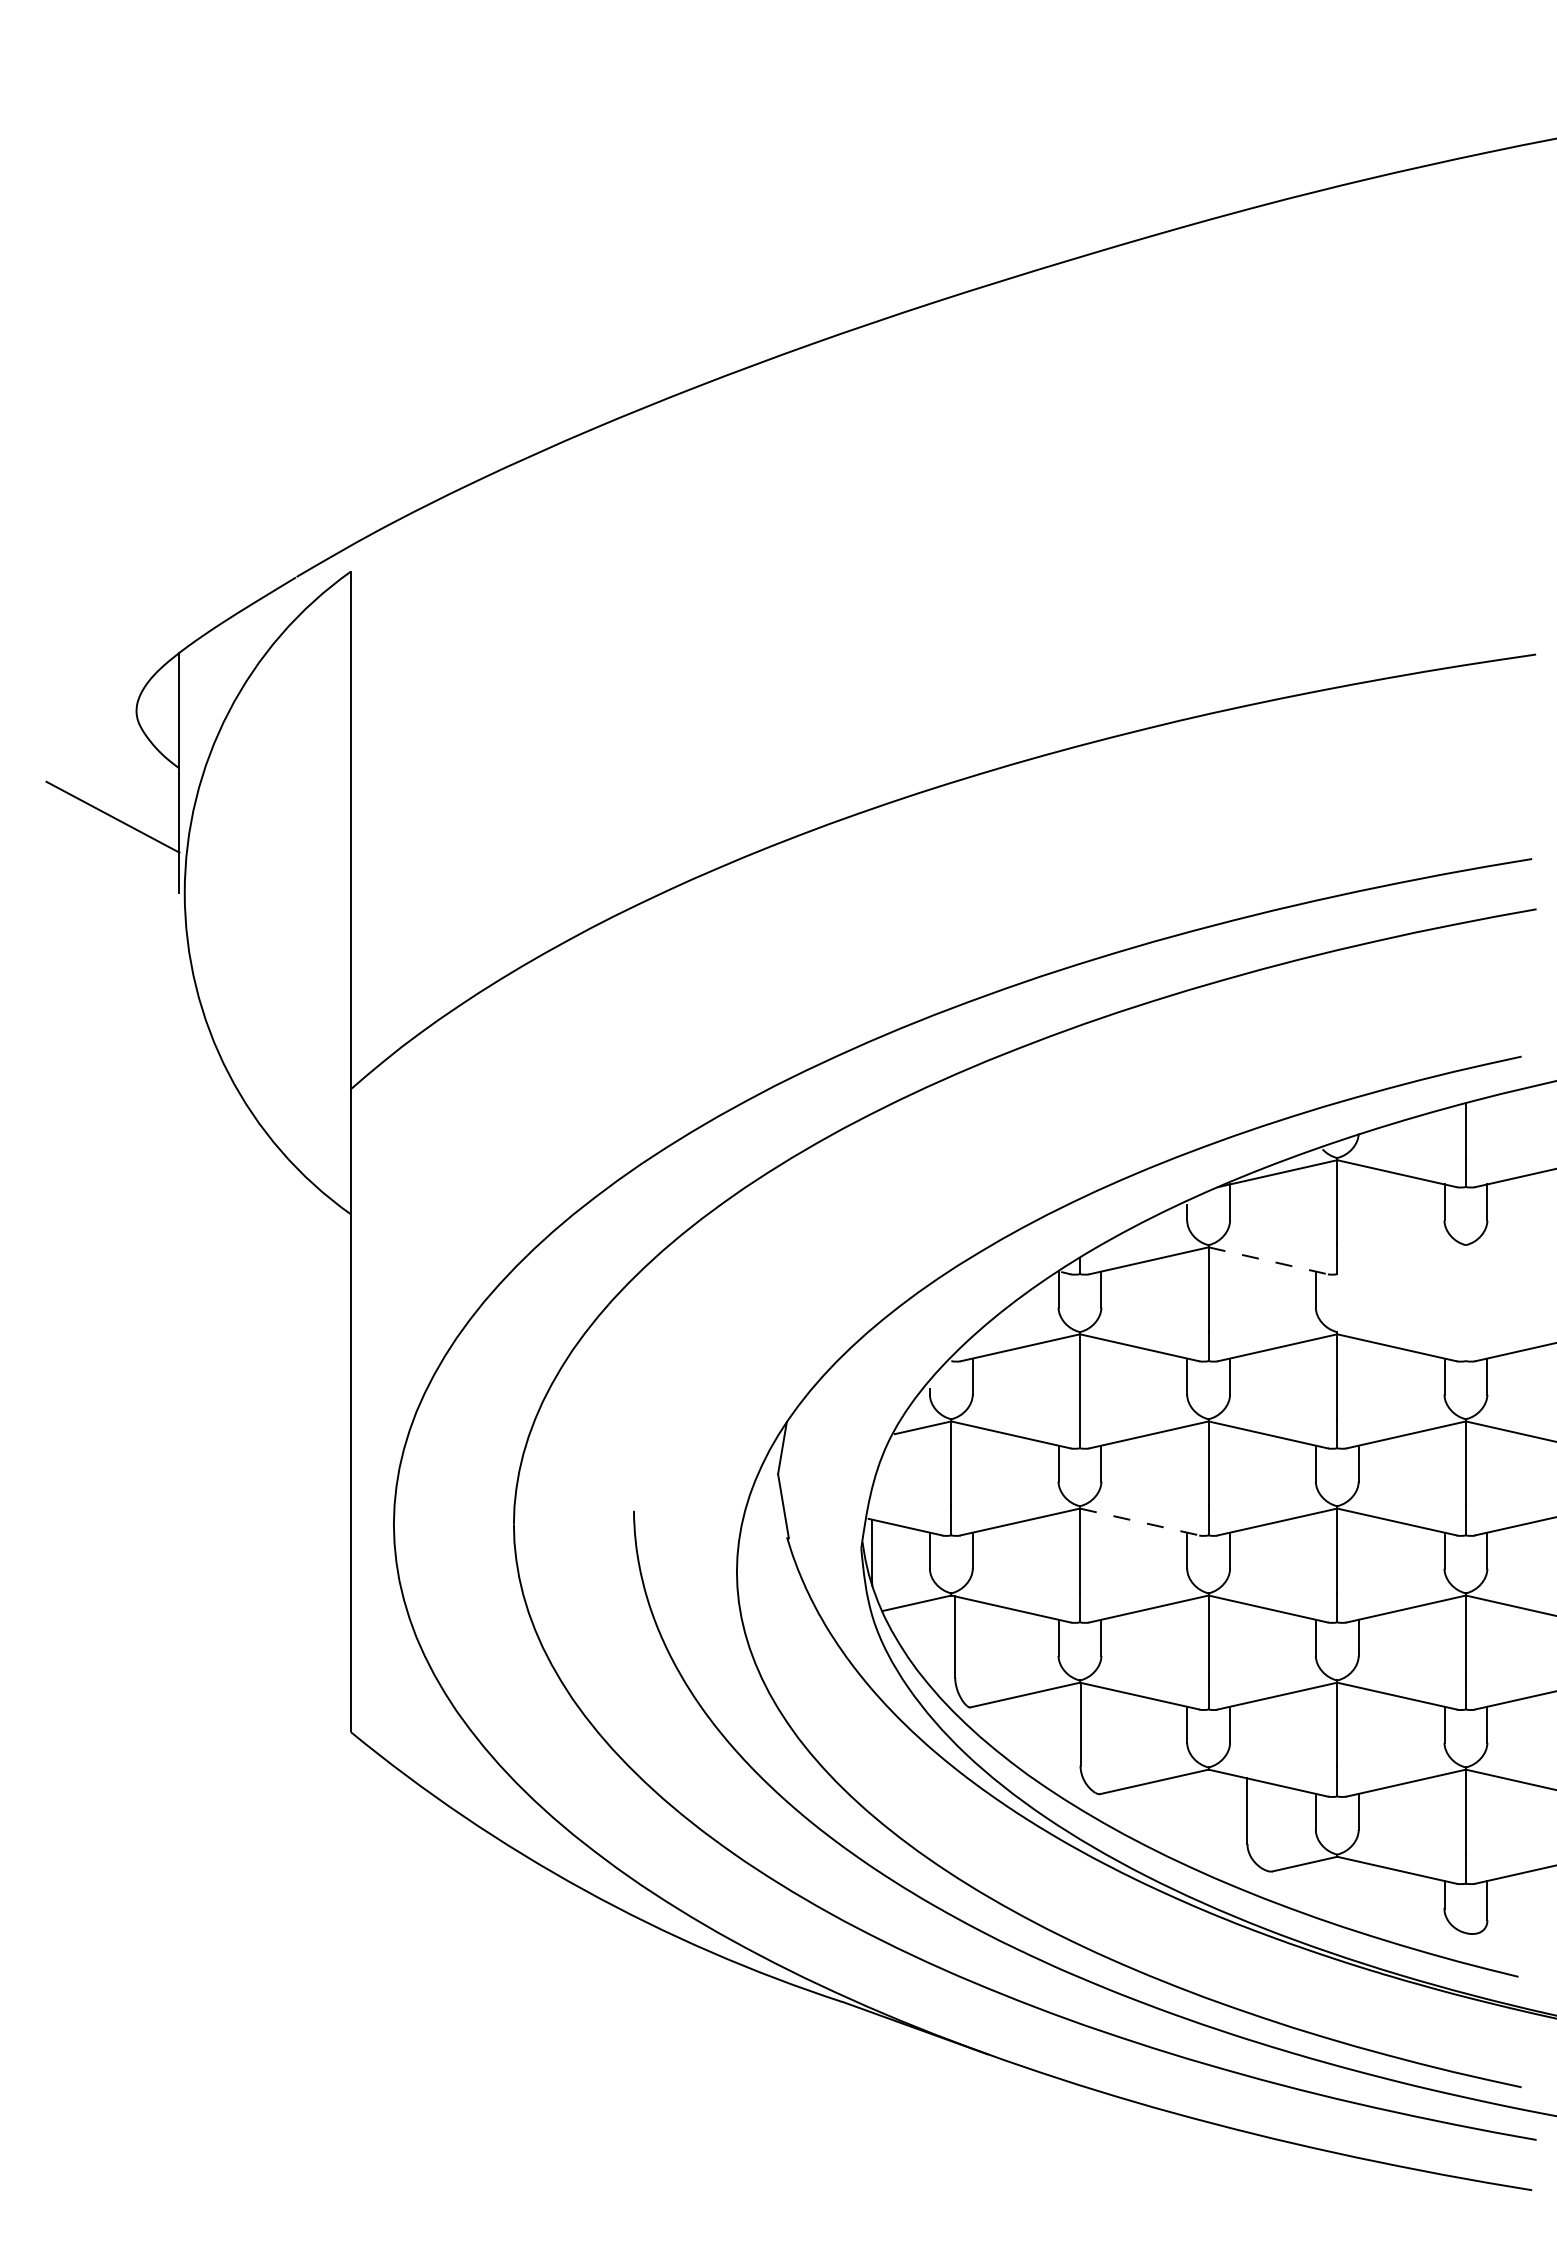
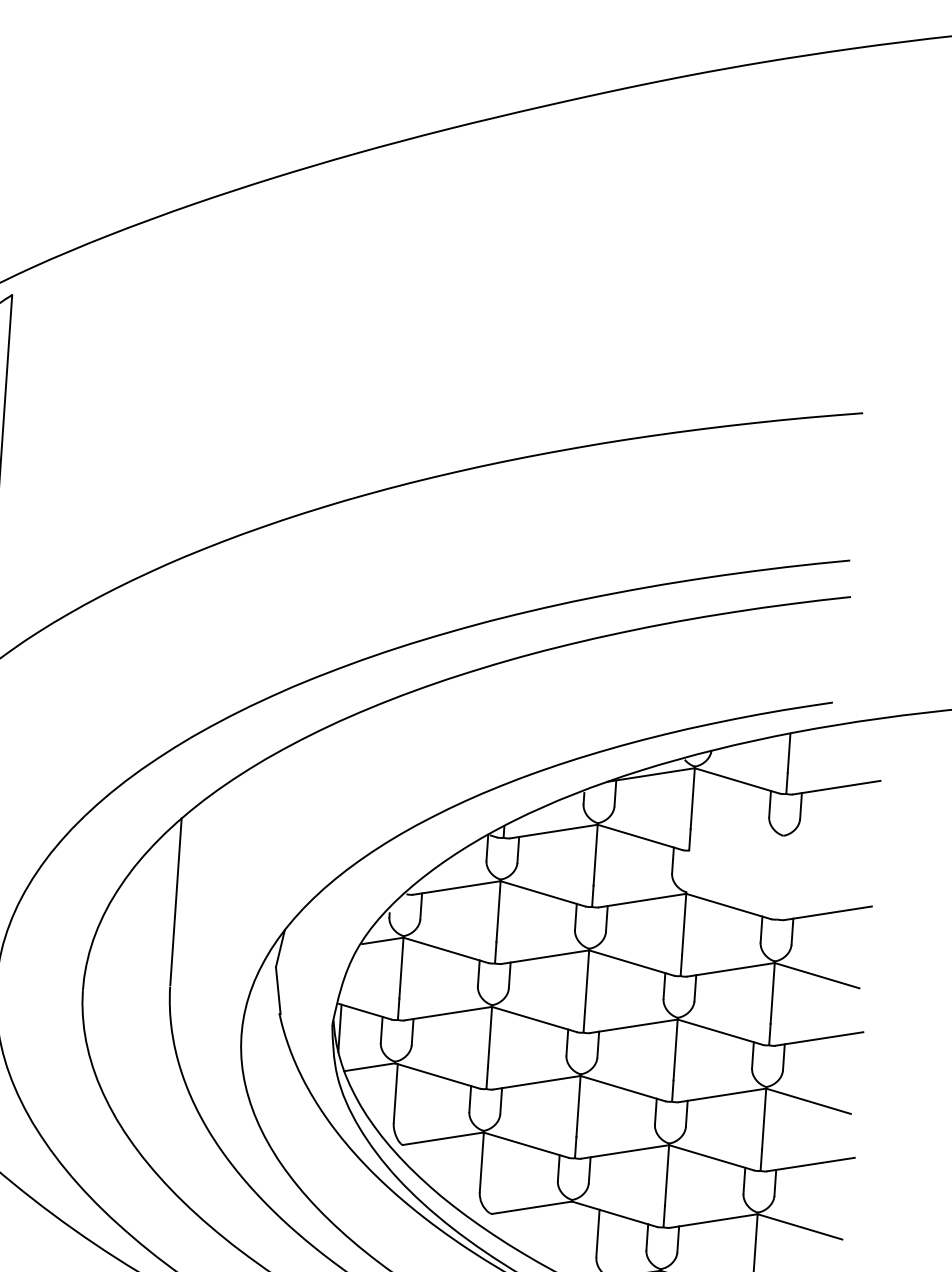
line: (1268, 1260) -> (640, 837), dashed -> solid
line: (634, 1392) -> (176, 901), added
line: (1140, 1522) -> (535, 1019), dashed -> solid

